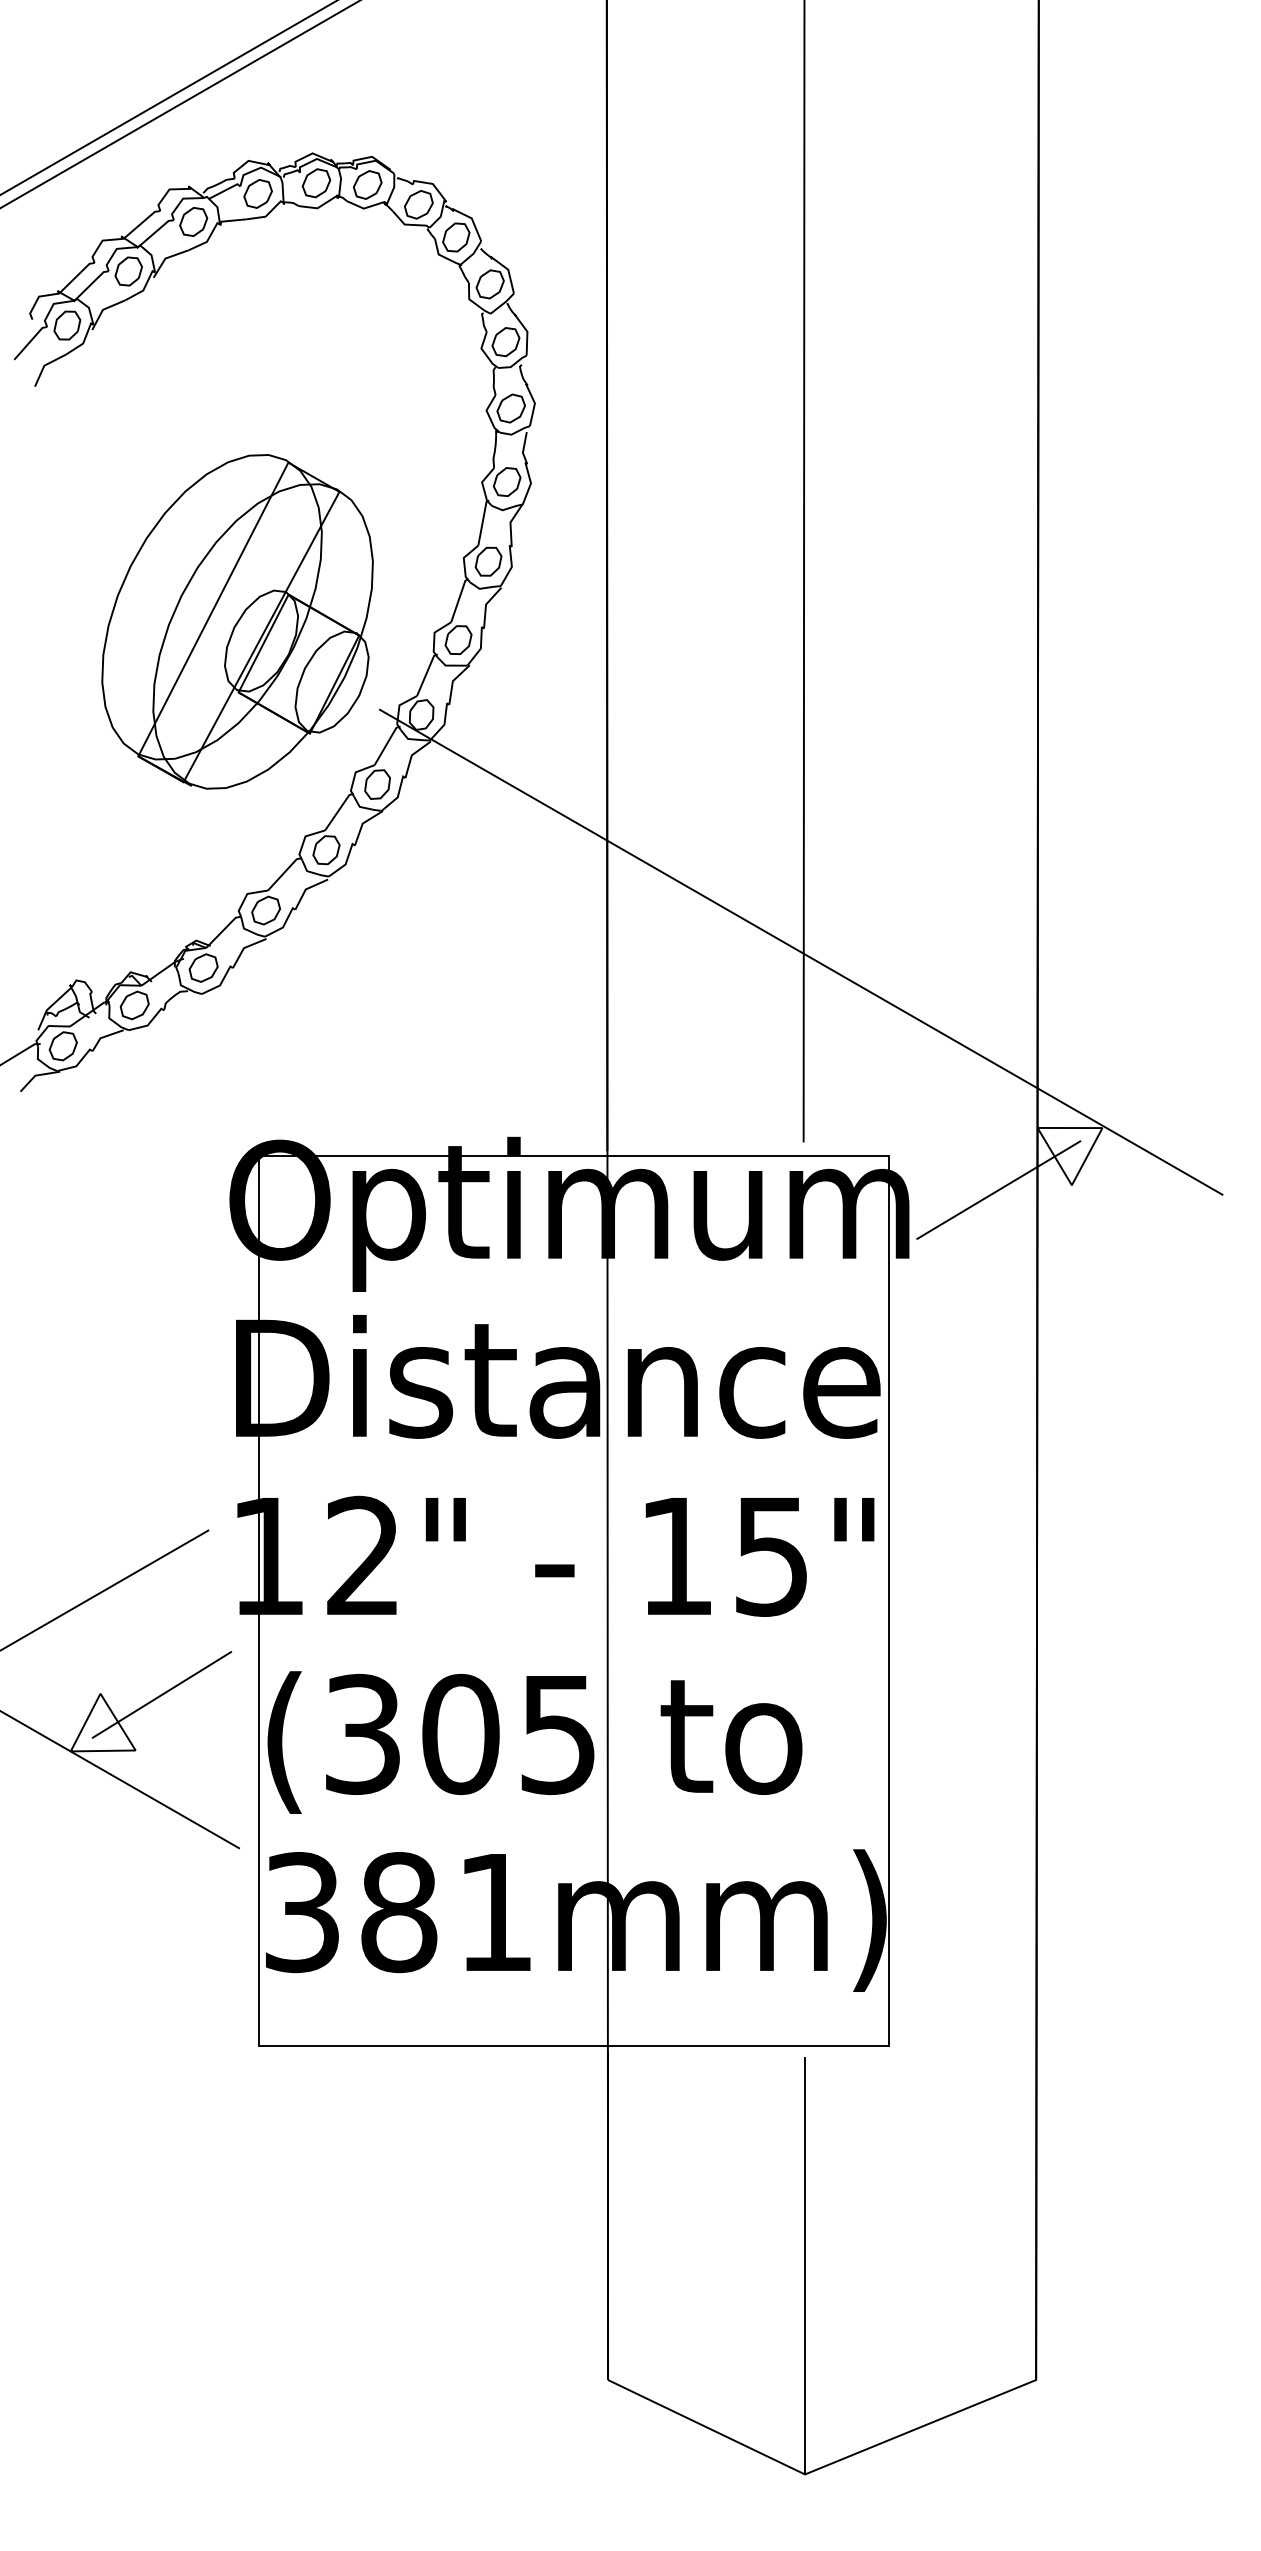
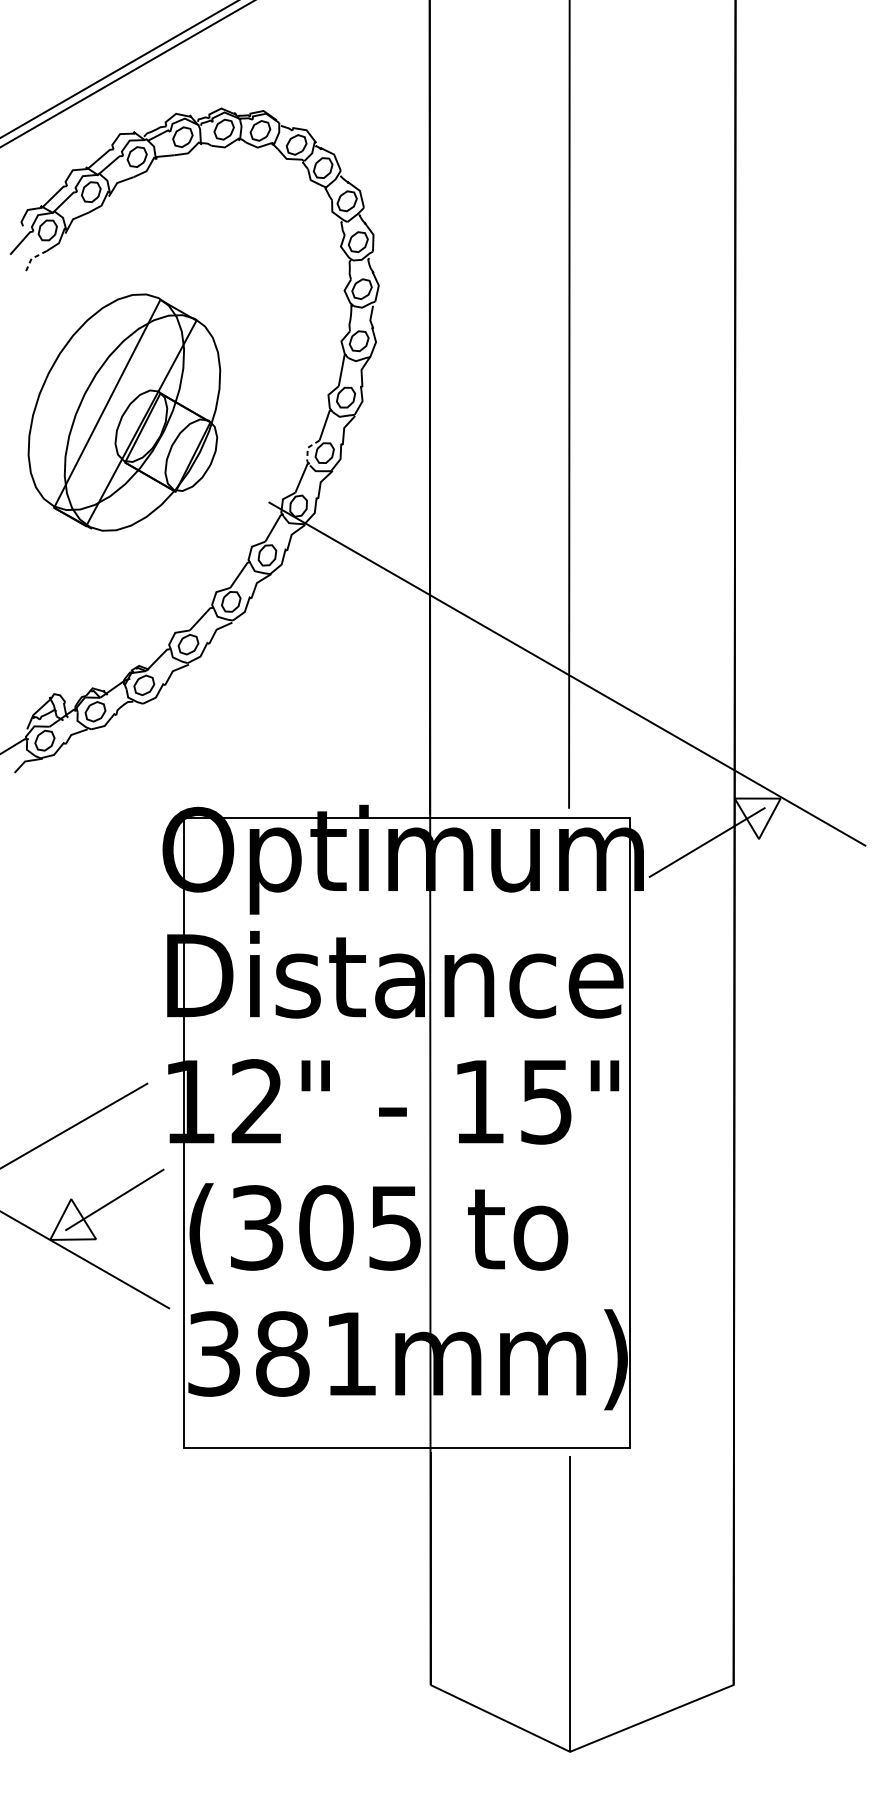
line: (44, 365) -> (31, 258), solid -> dashed
part: (237, 621) -> (124, 412), moved
line: (434, 636) -> (307, 450), solid -> dashed

